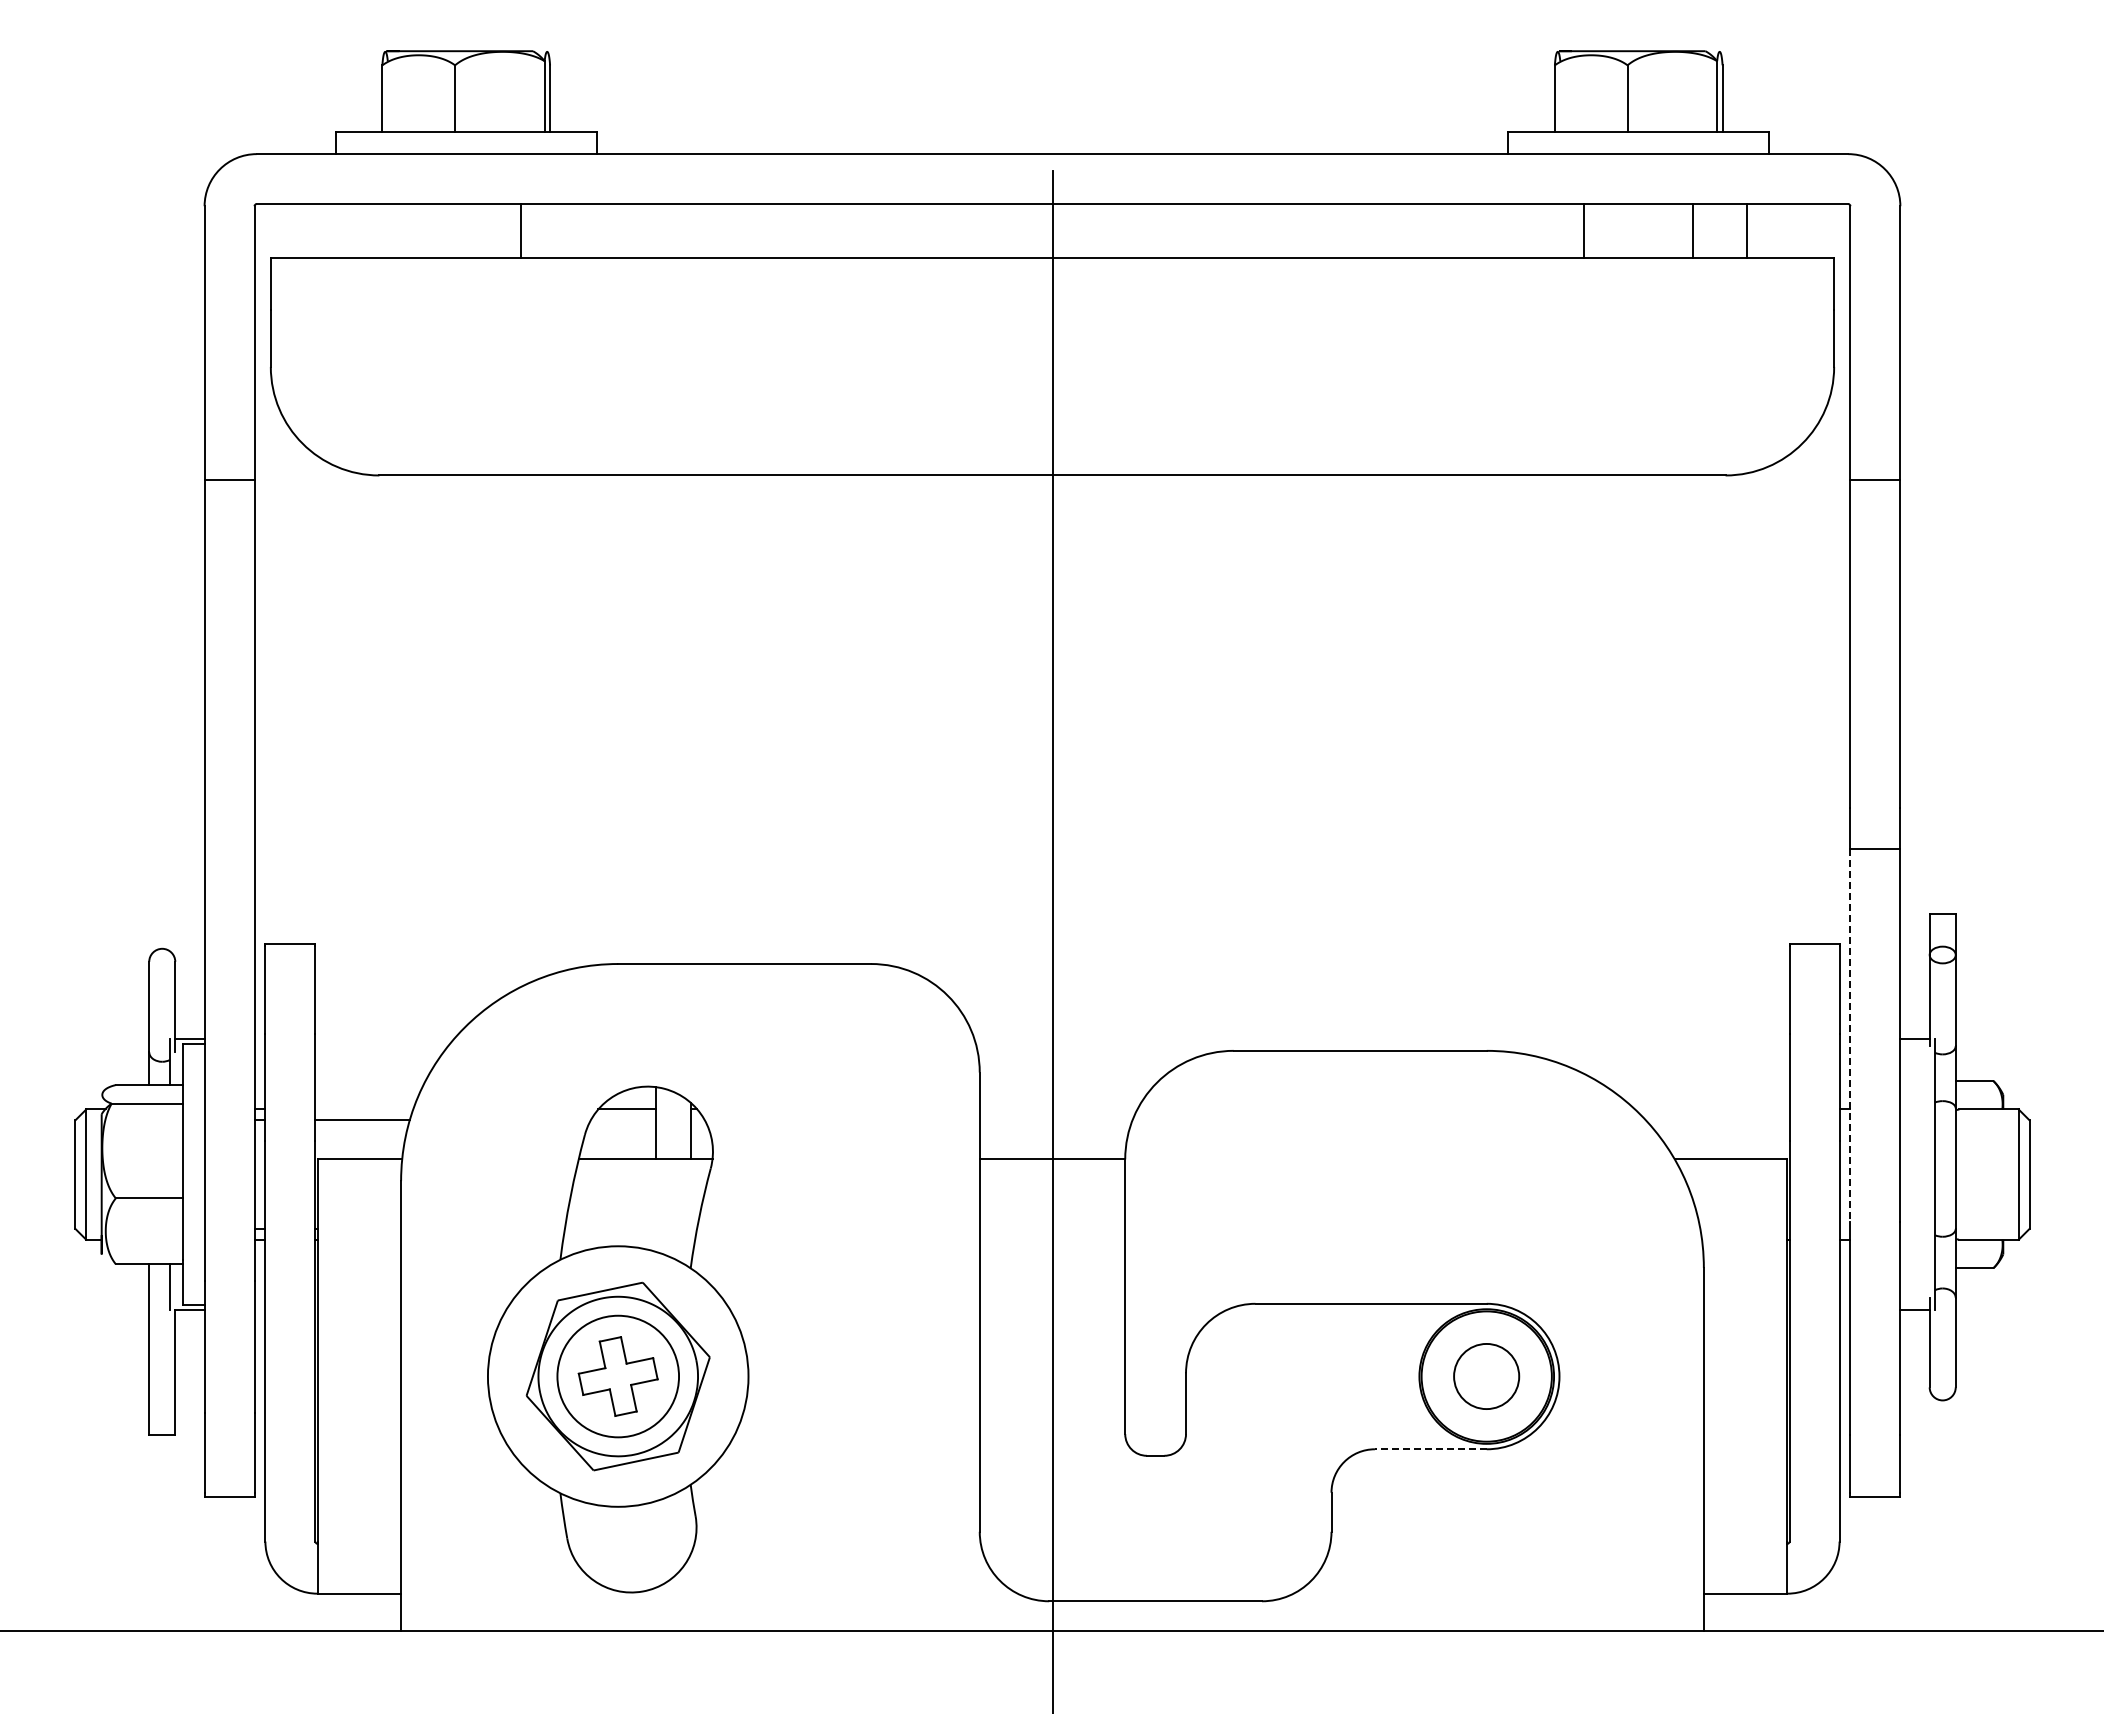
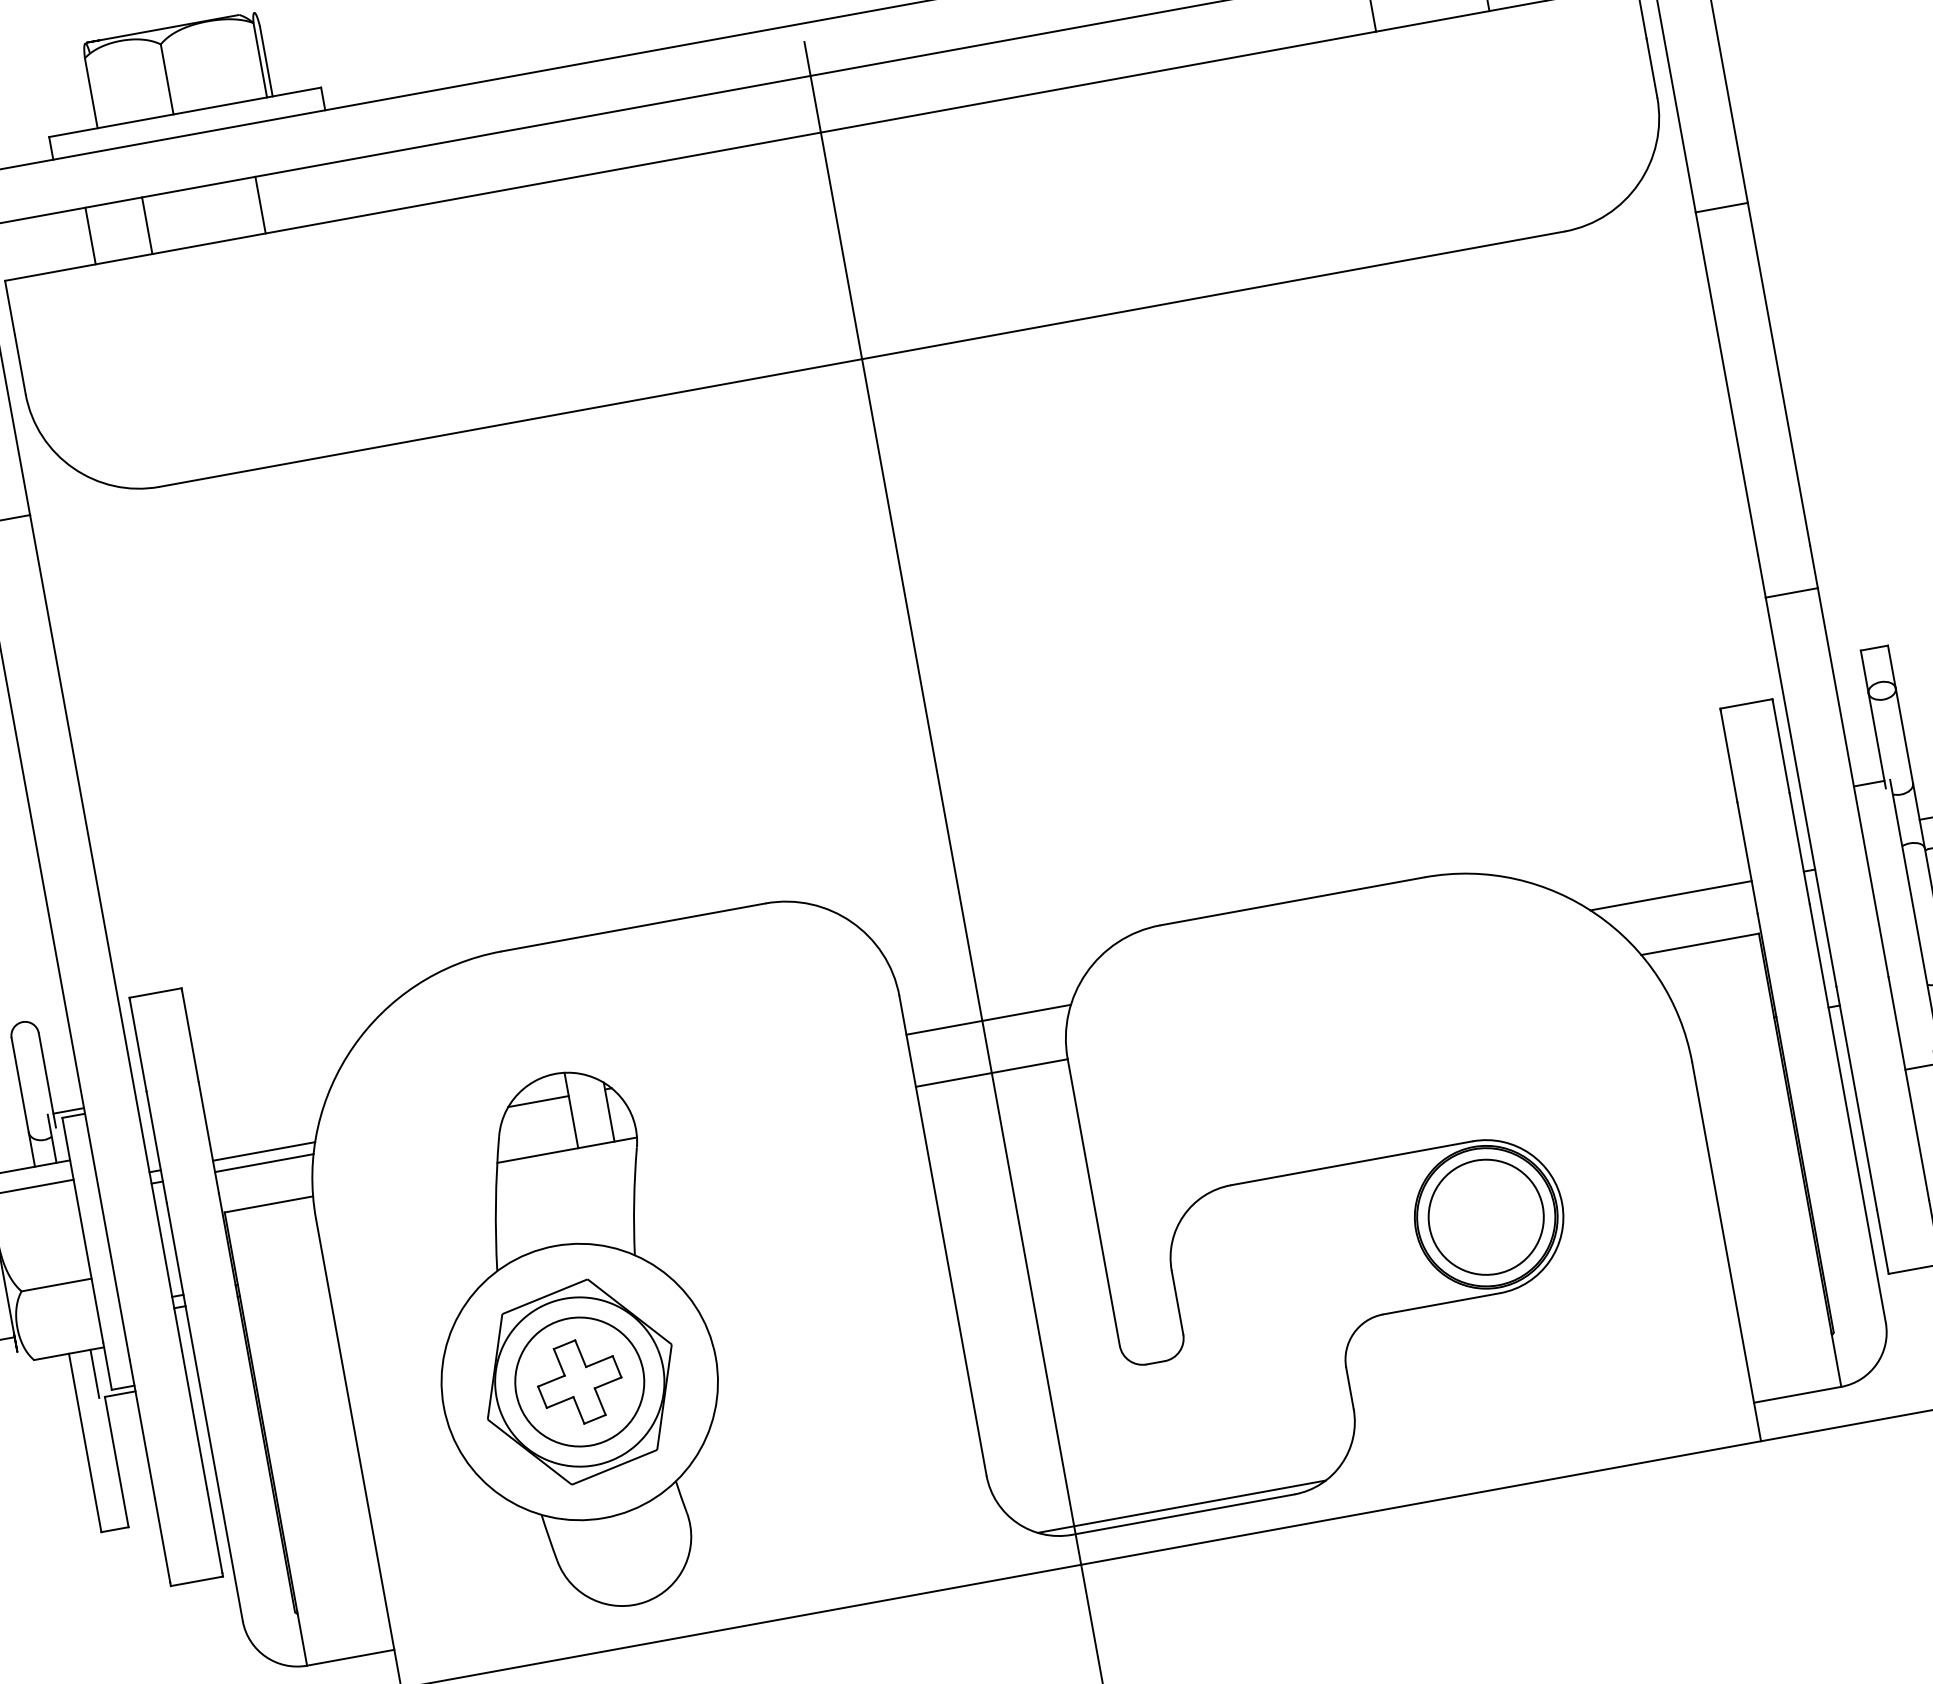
line: (357, 231) -> (90, 236), added
line: (411, 231) -> (146, 226), added
line: (1850, 1035) -> (1801, 792), dashed -> solid
line: (364, 1109) -> (264, 1151), added
line: (1058, 1109) -> (988, 1019), added
line: (1712, 1109) -> (1671, 895), added
circle: (1486, 1376) -> (1485, 1217), size x1.67
line: (1430, 1449) -> (1441, 1304), dashed -> solid
line: (1155, 1593) -> (1181, 1506), added

